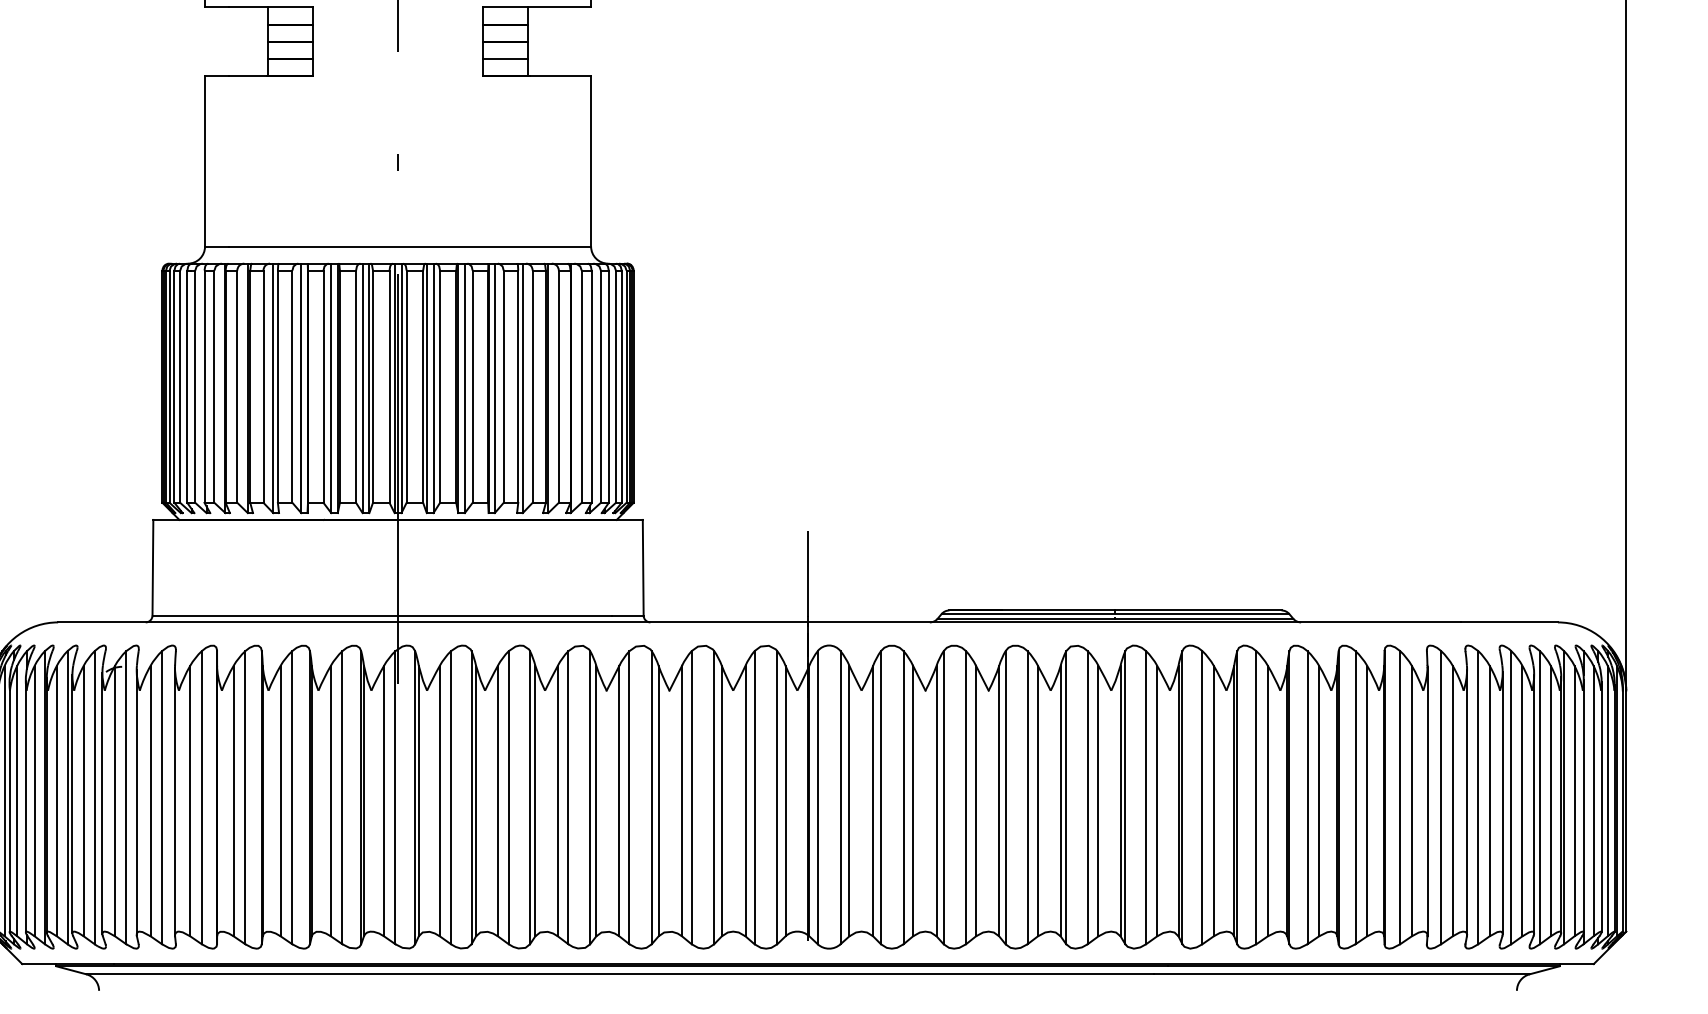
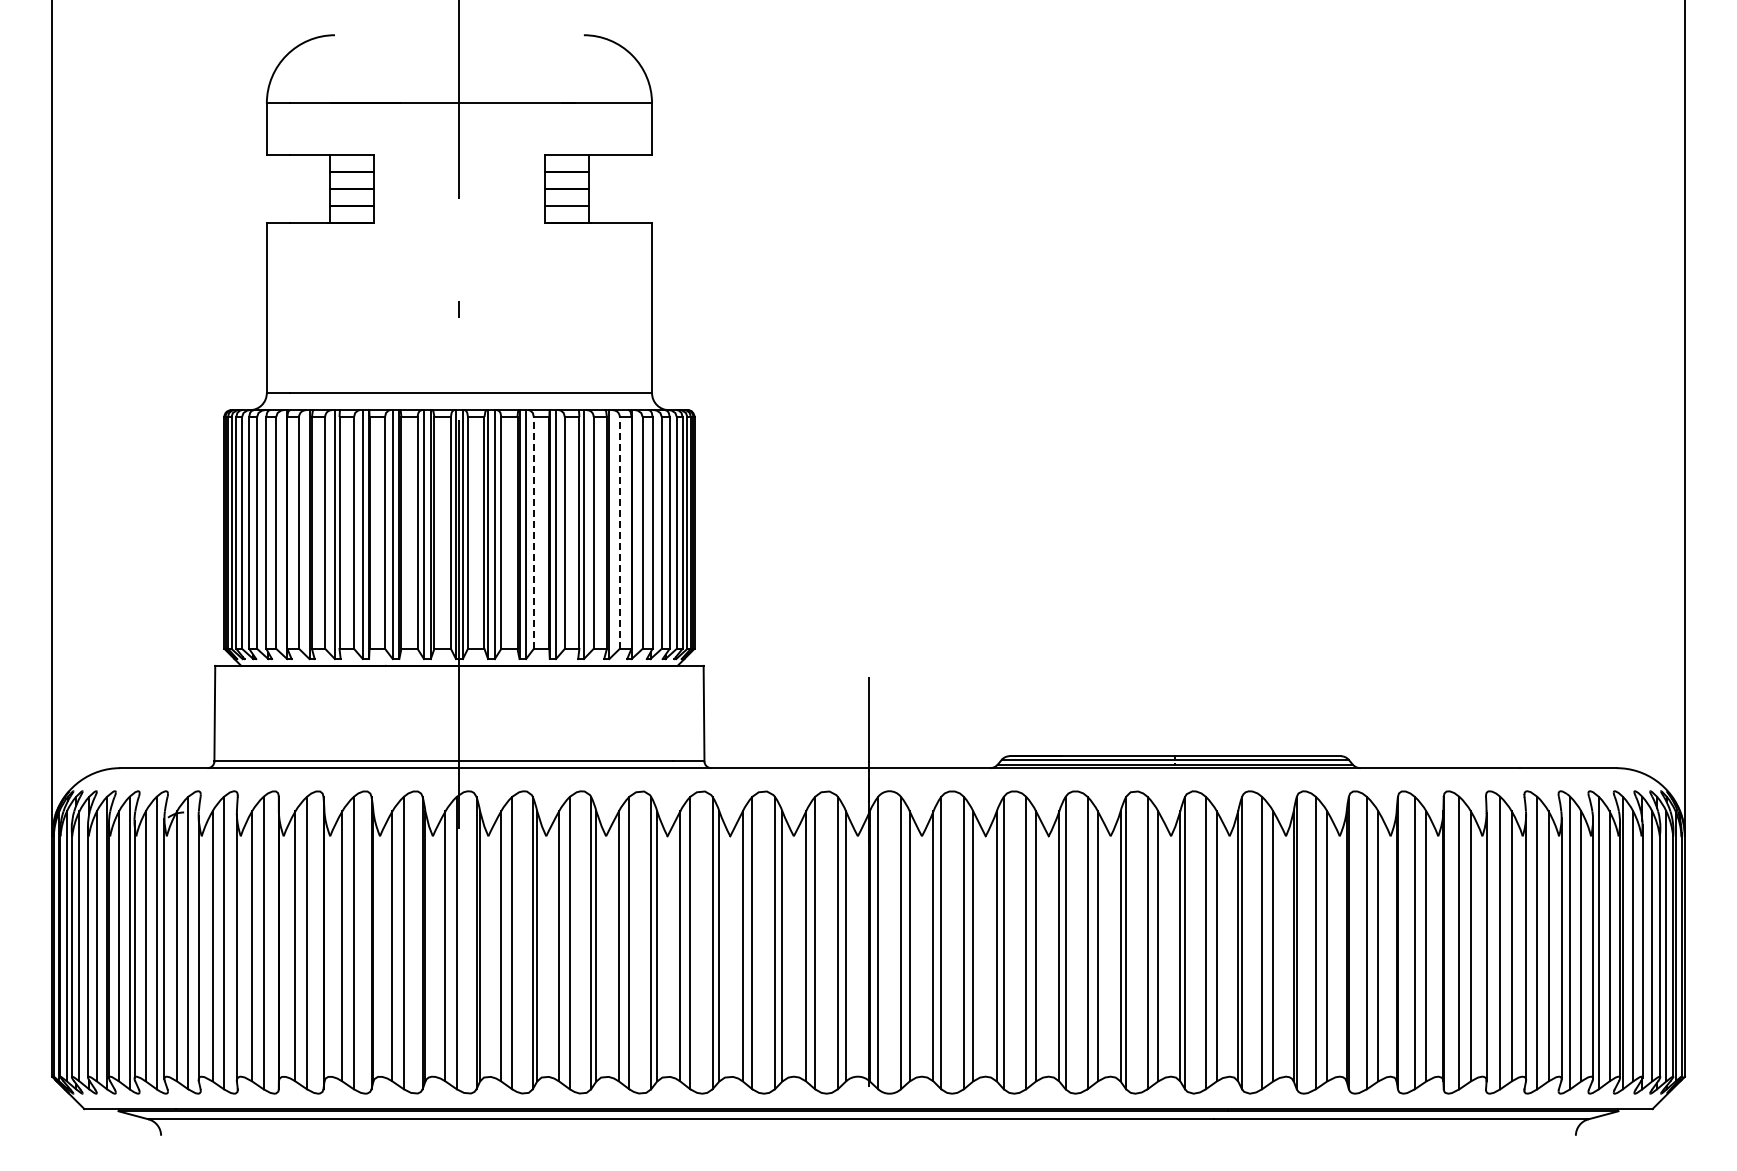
line: (472, 386) -> (533, 532), solid -> dashed
line: (558, 386) -> (619, 532), solid -> dashed

